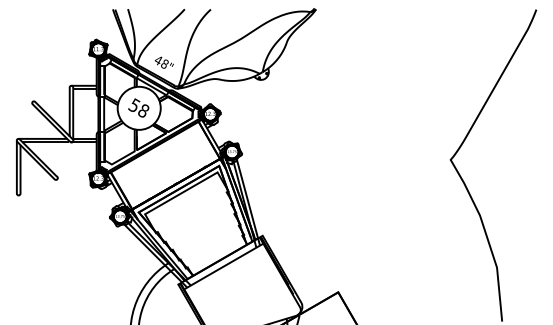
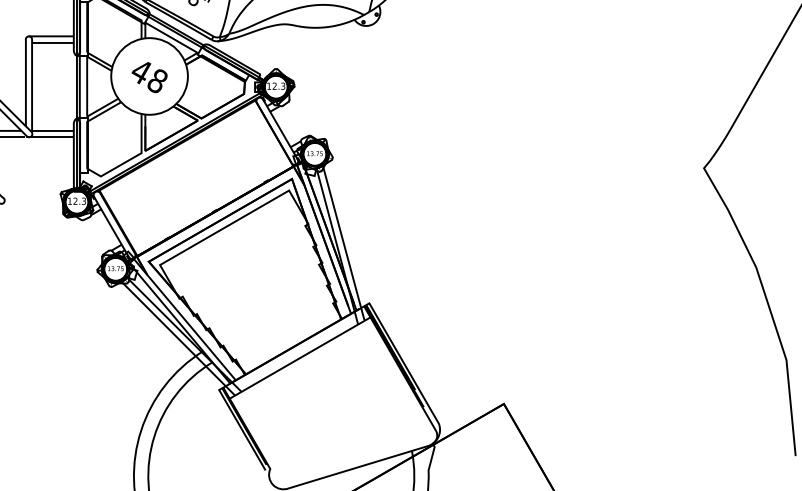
text: (134, 105) -> (141, 71), 58 -> 48

